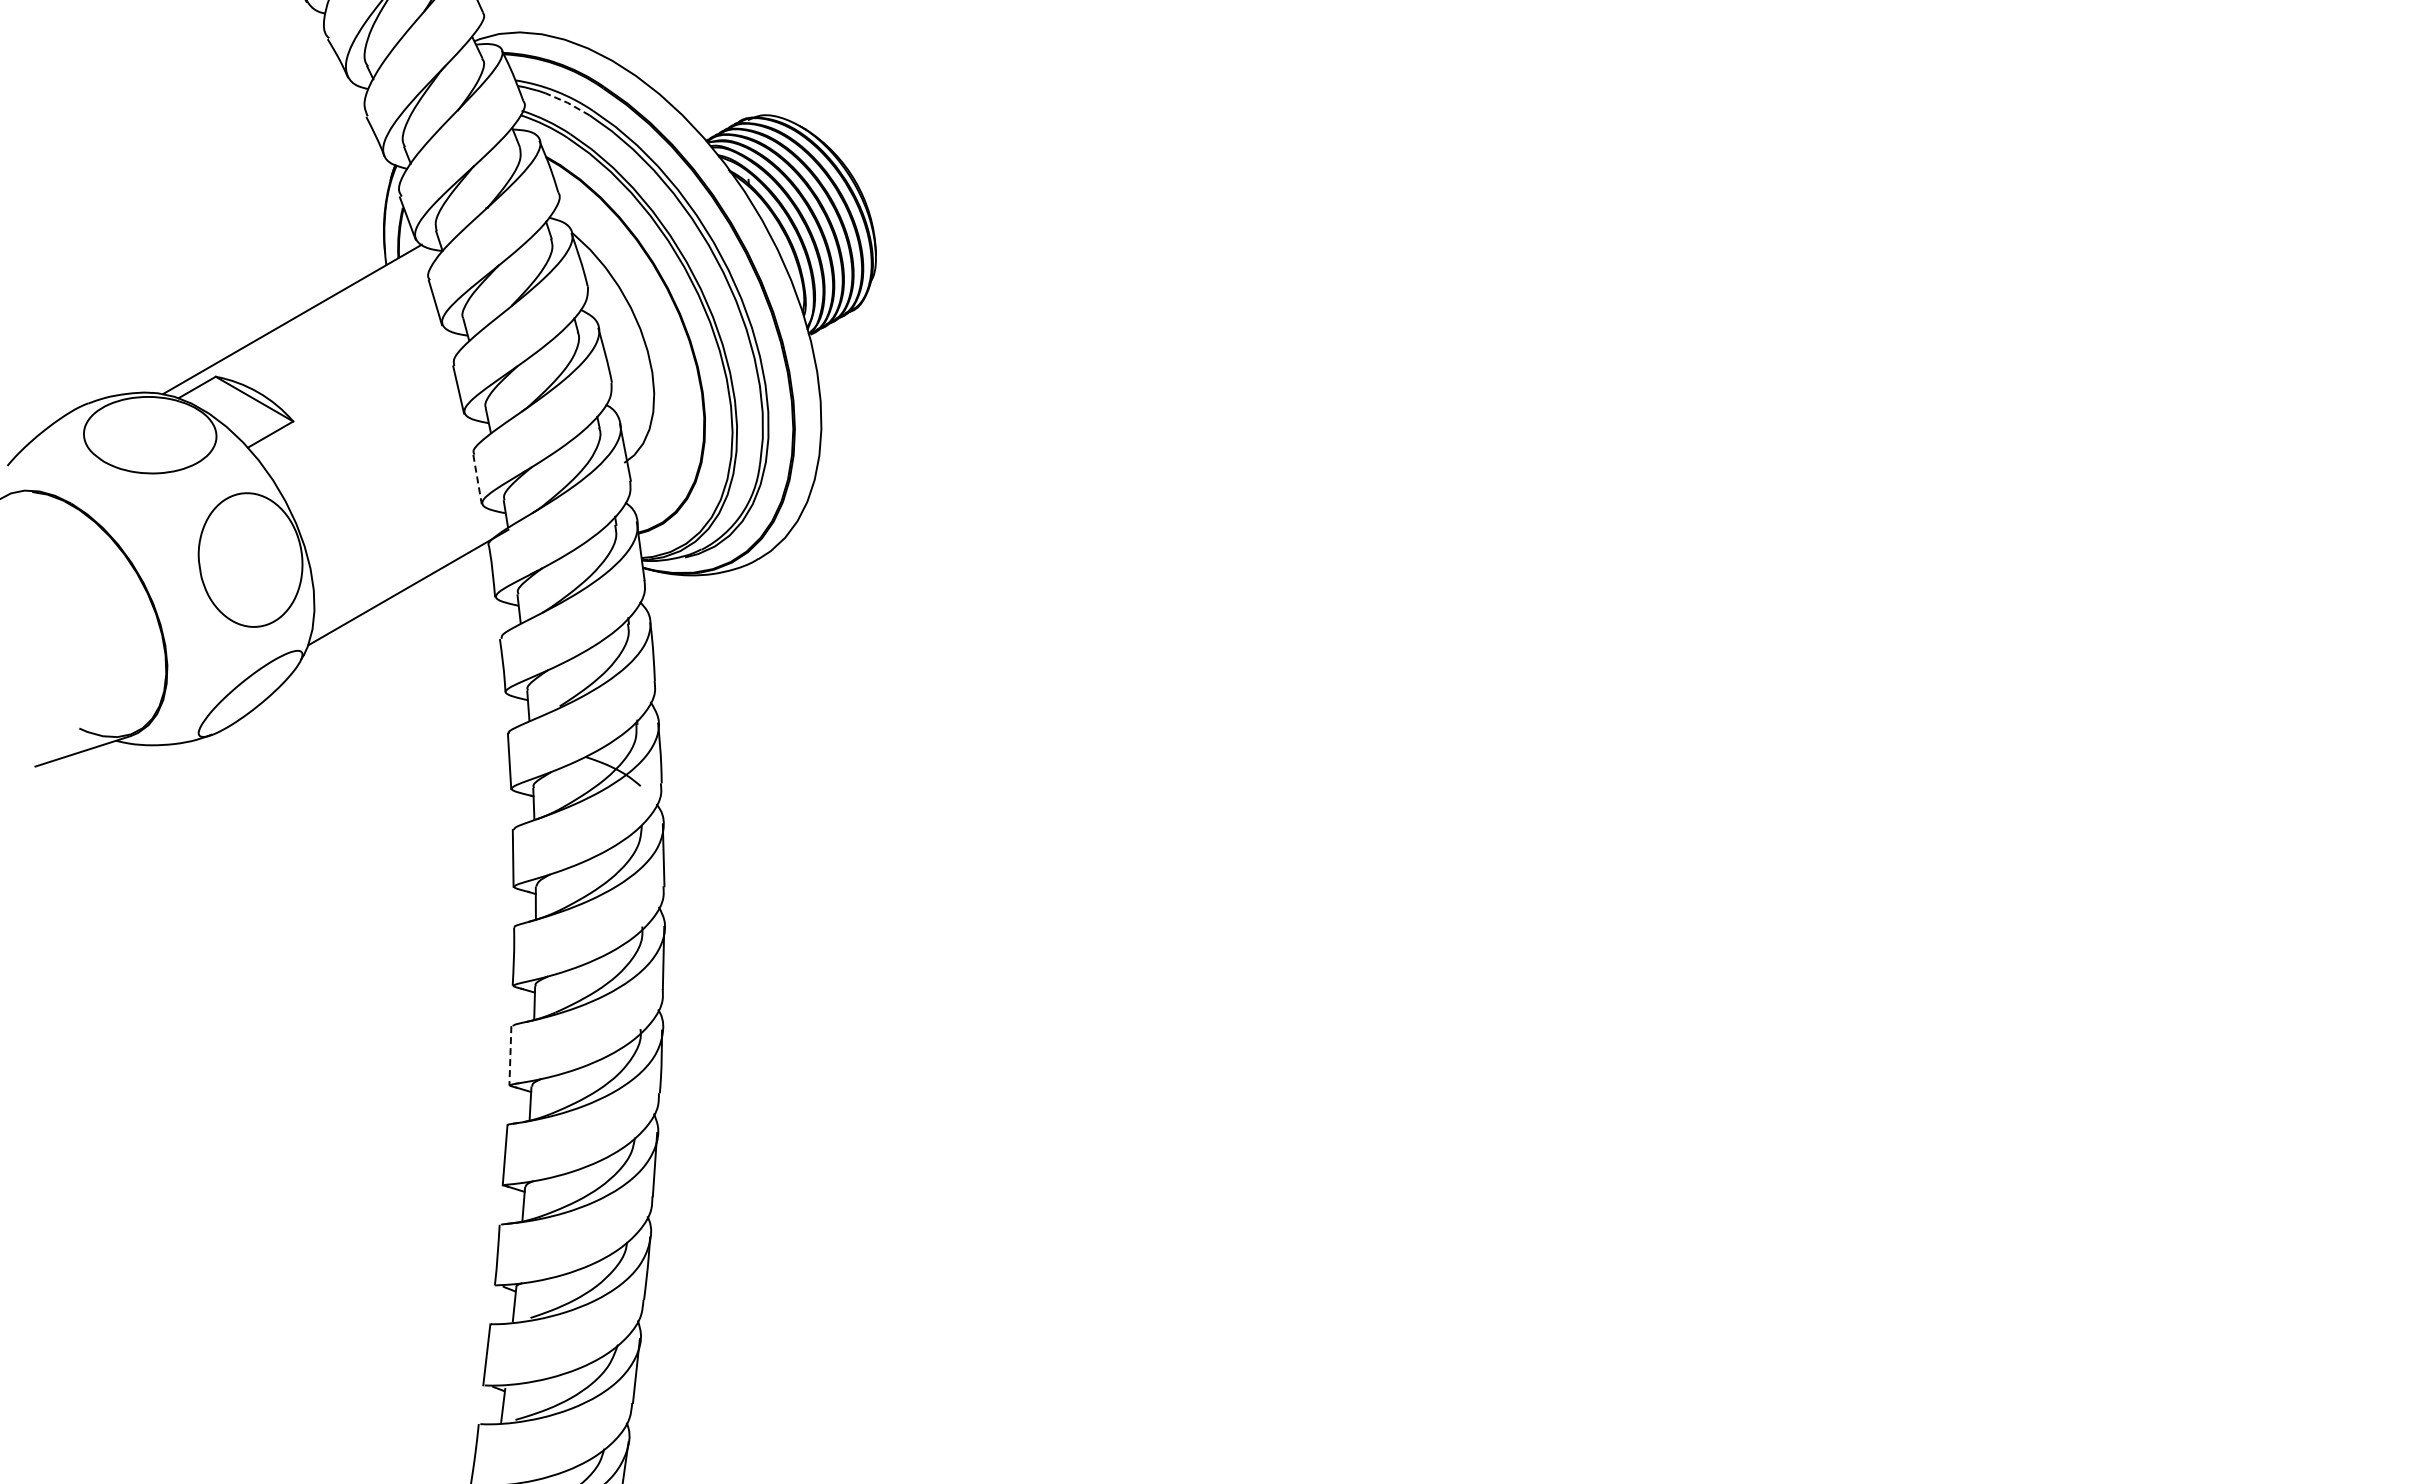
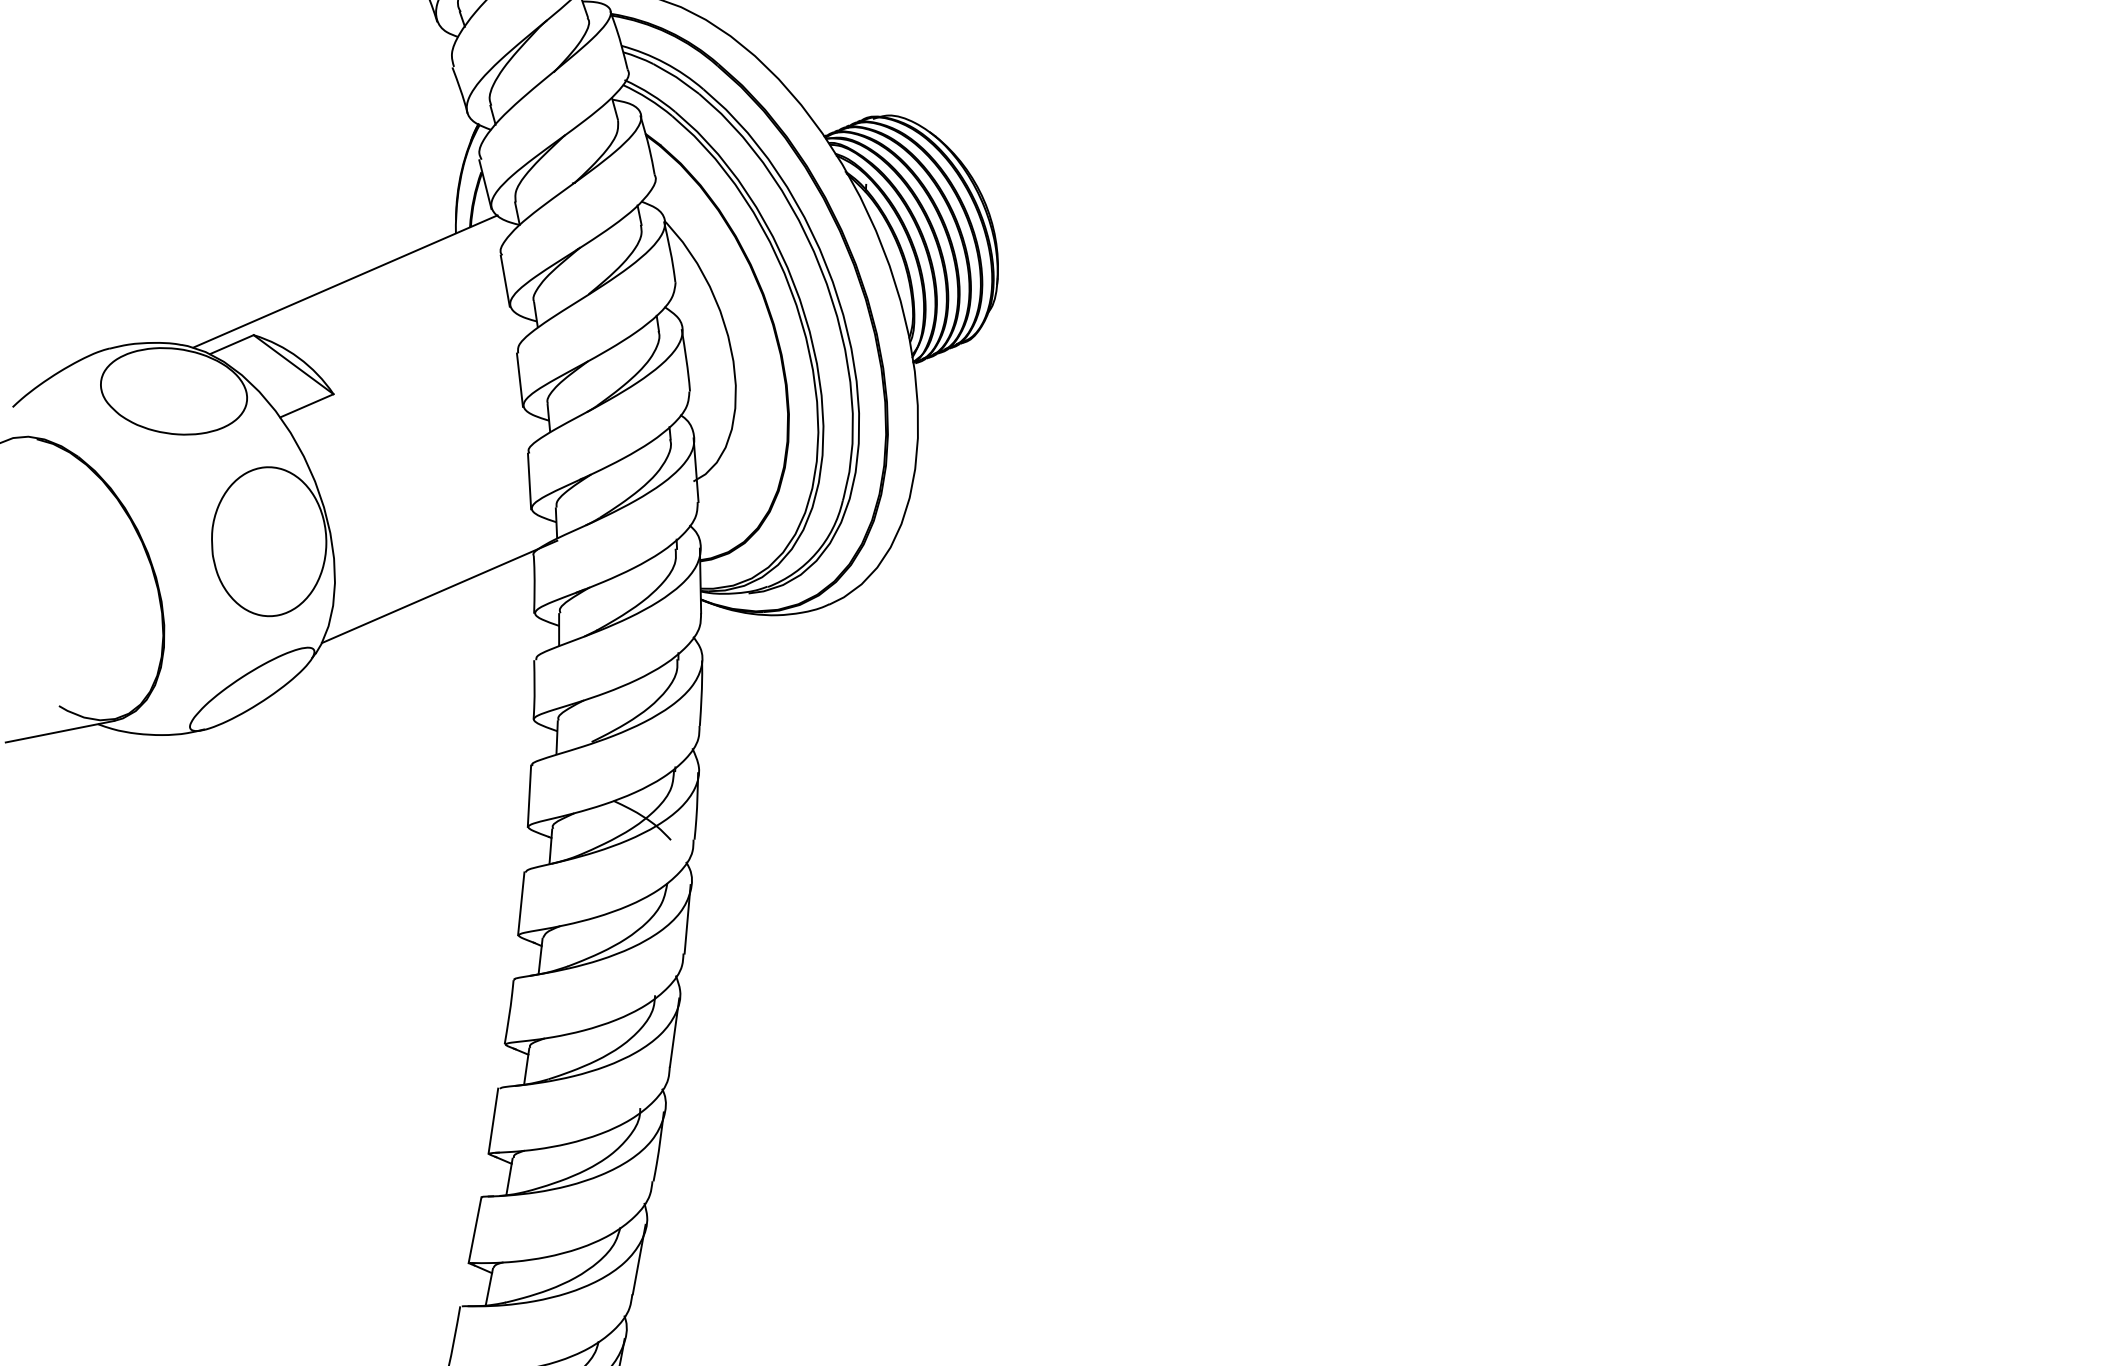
line: (567, 102) -> (676, 76), dashed -> solid
line: (477, 480) -> (529, 482), dashed -> solid
line: (510, 1055) -> (493, 1120), dashed -> solid

